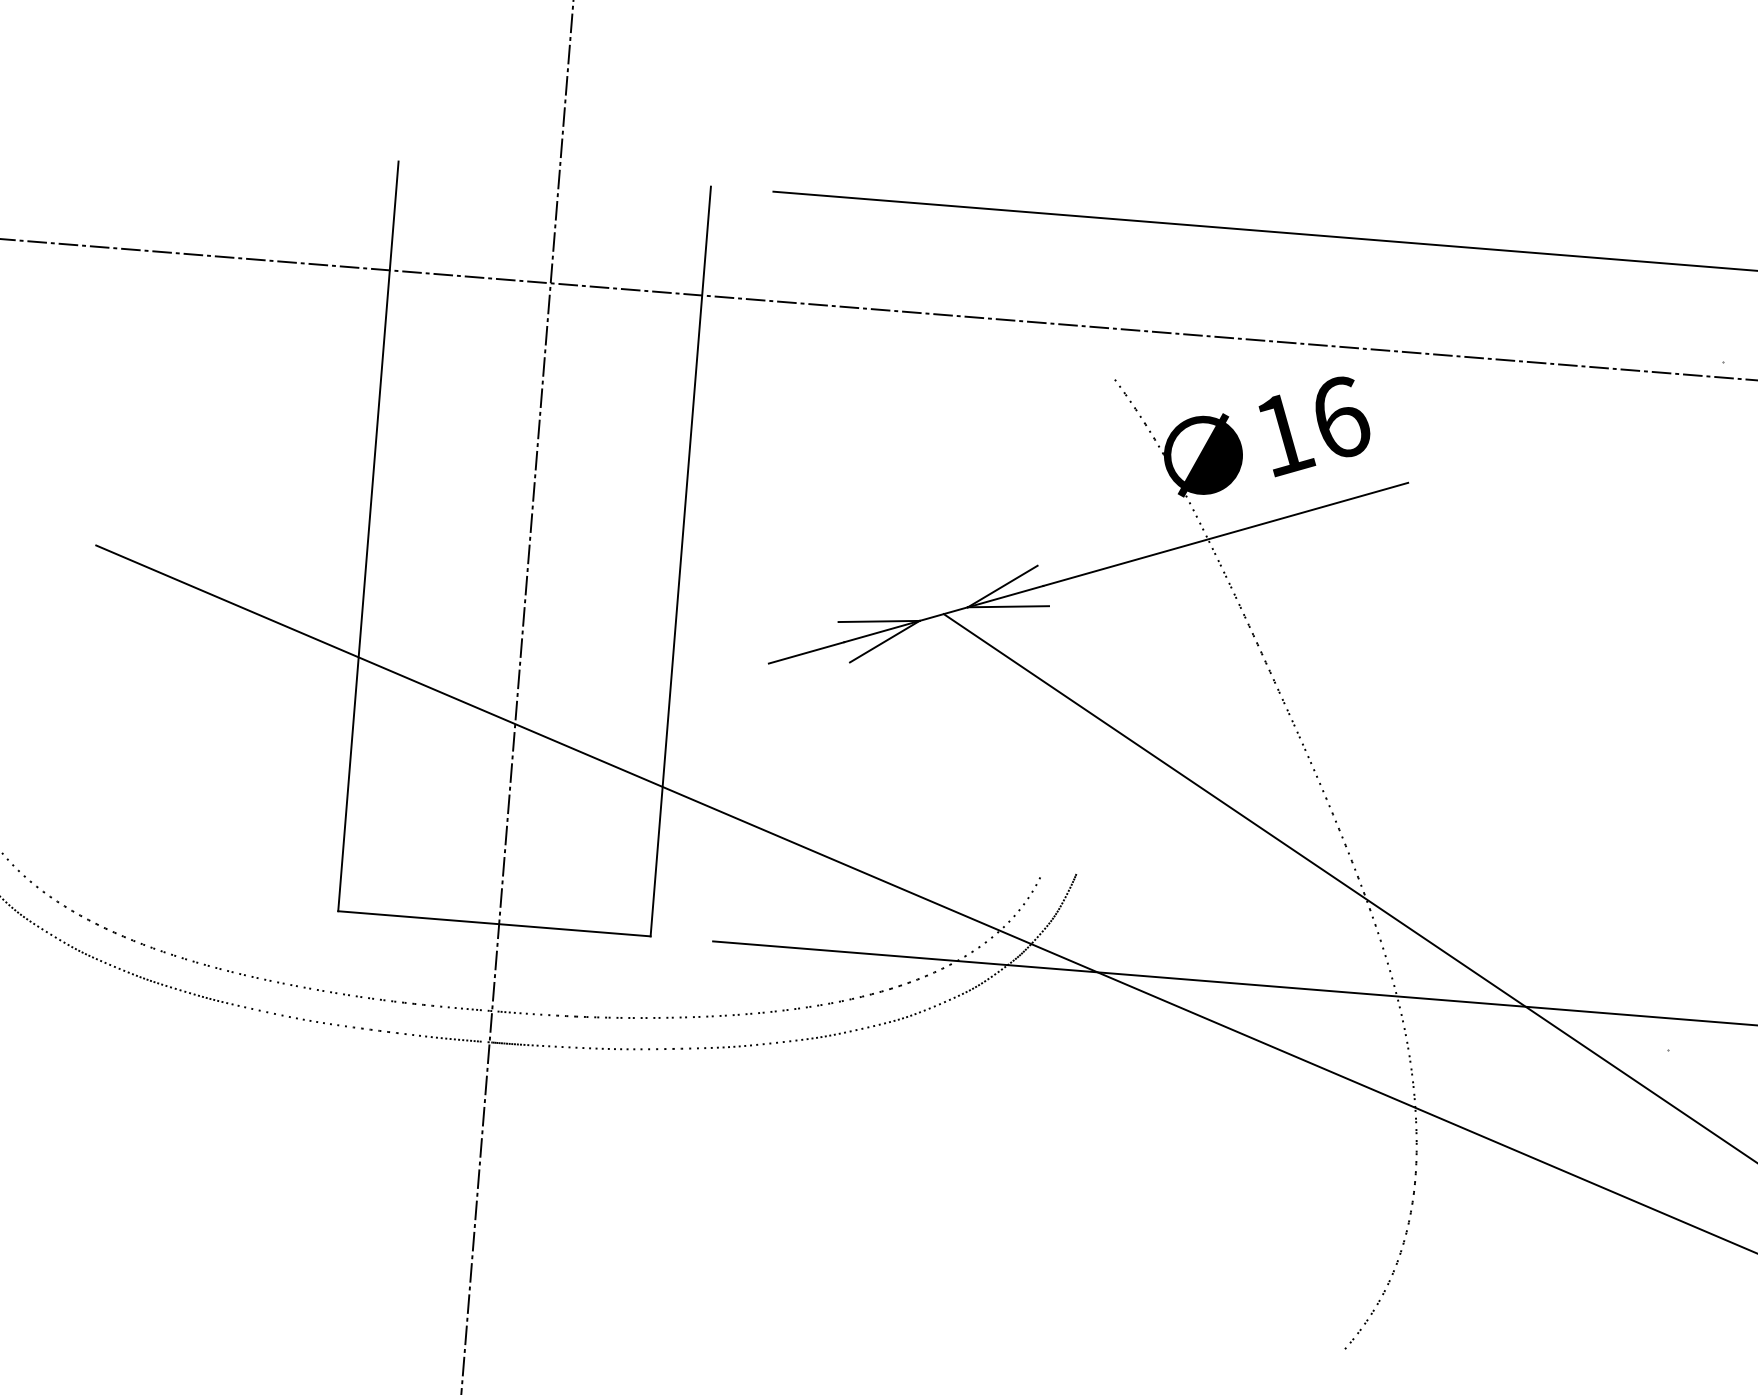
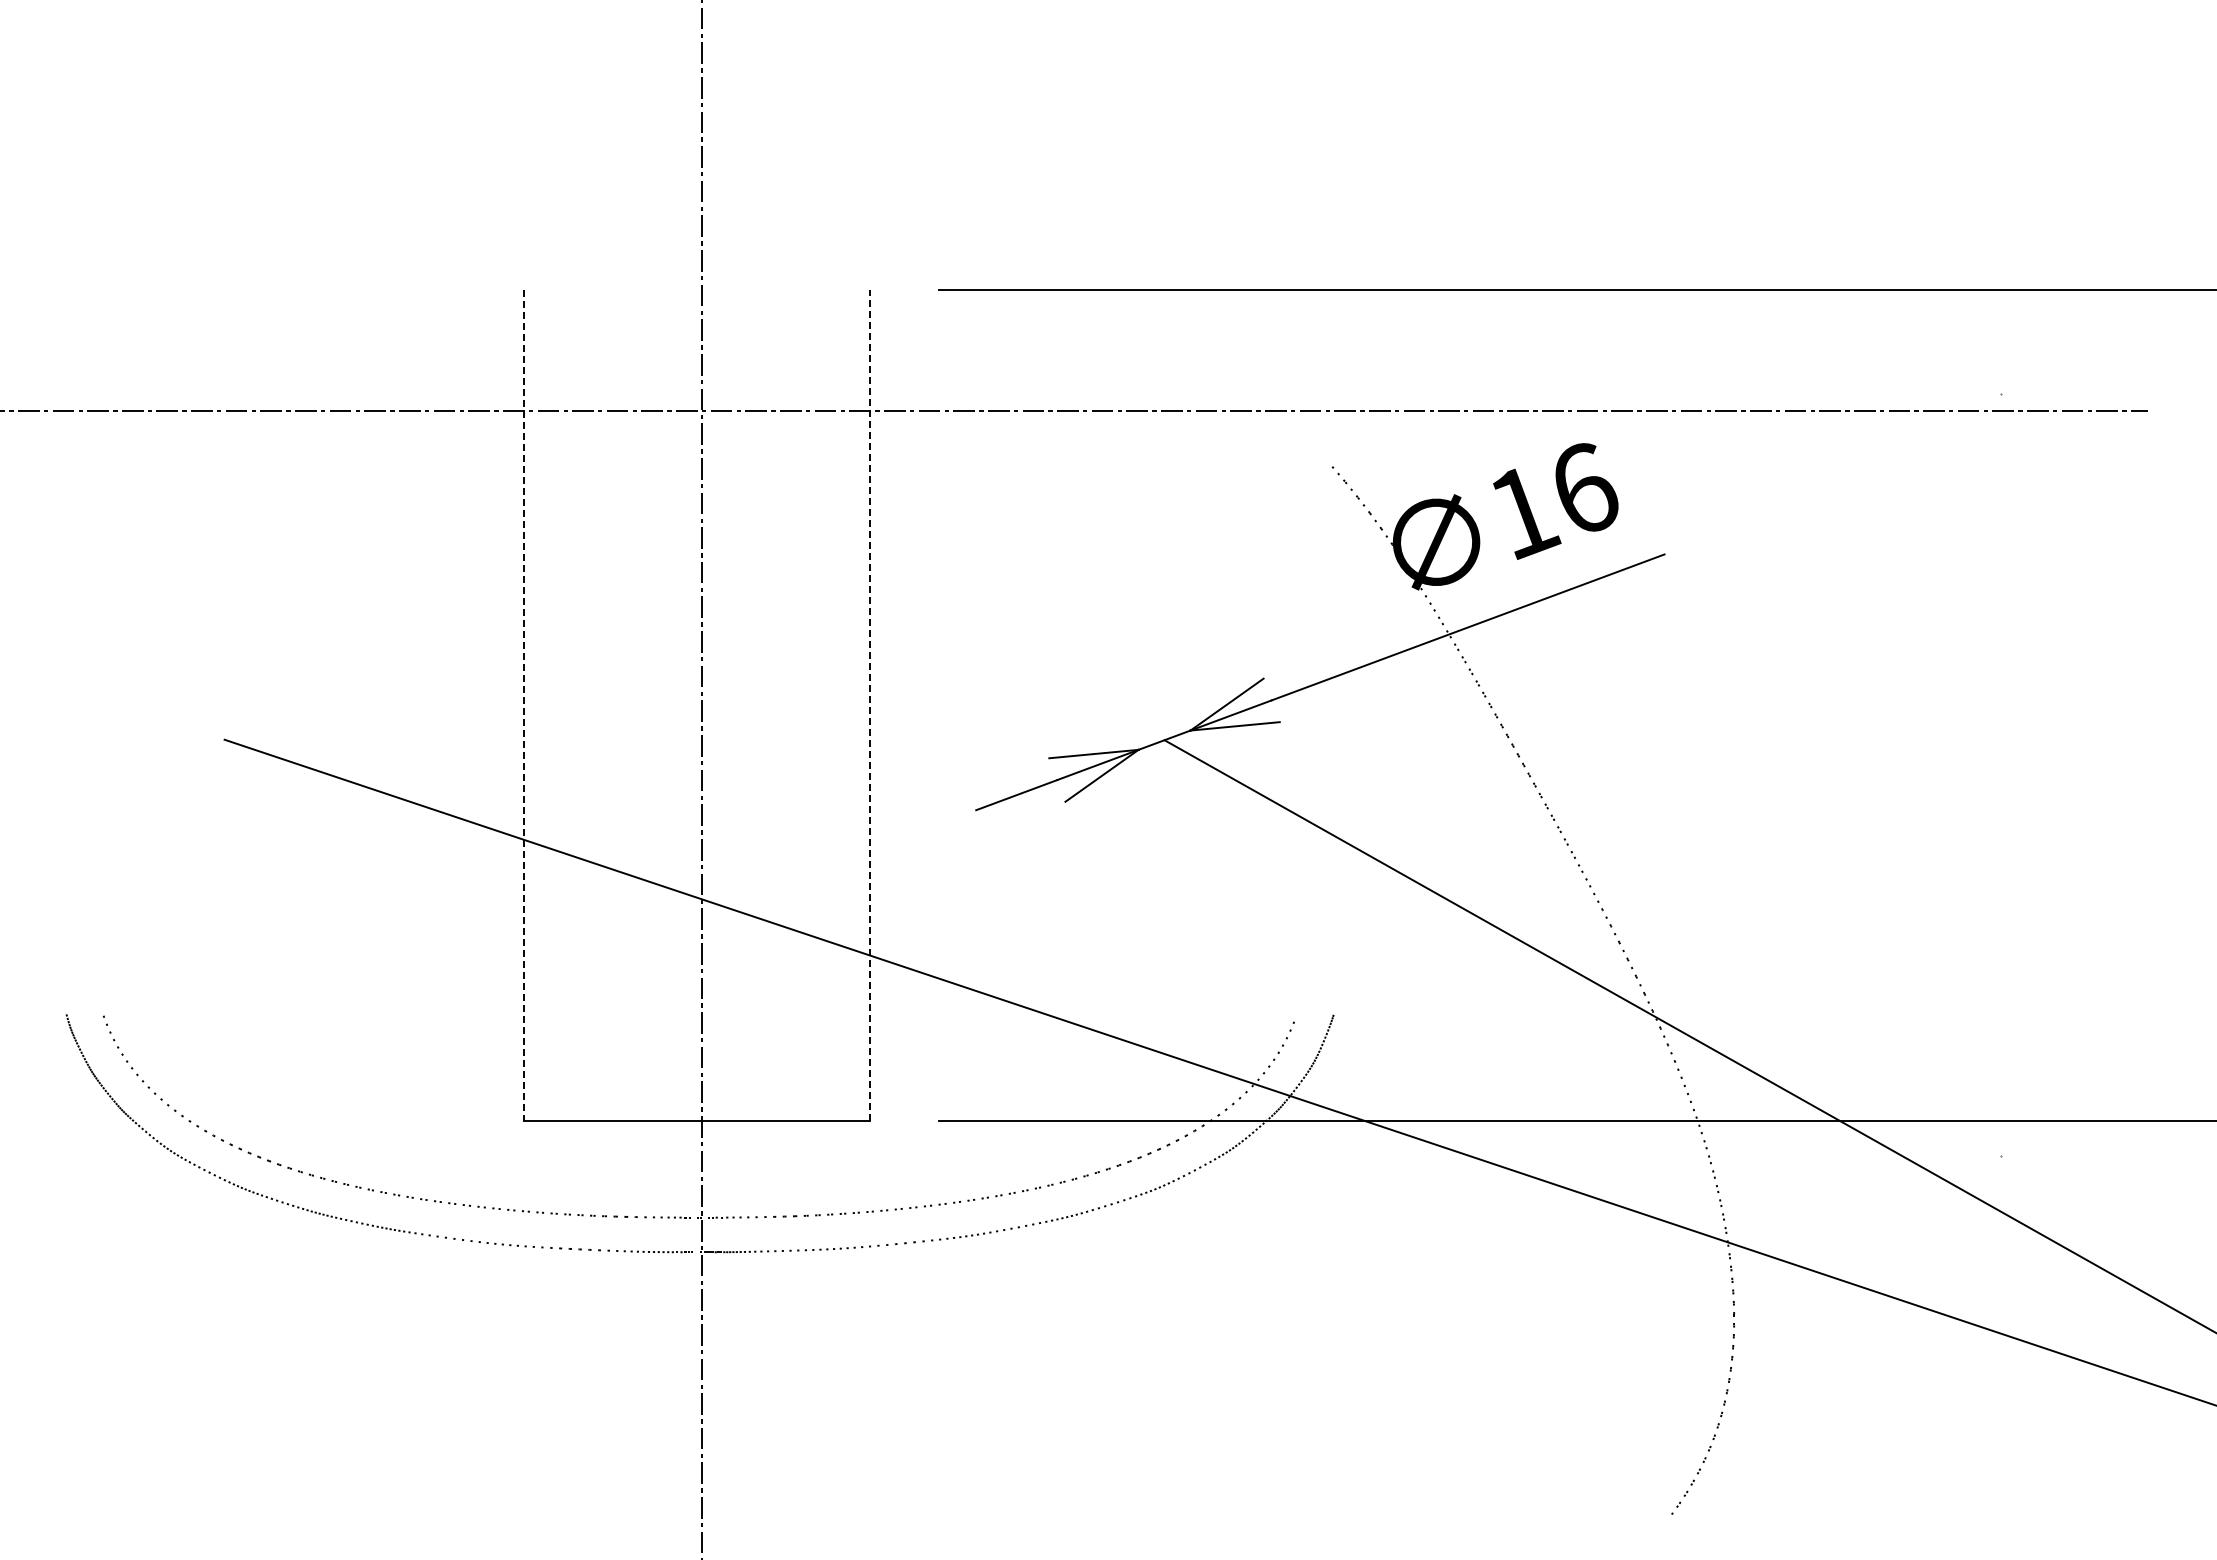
line: (368, 536) -> (523, 705), solid -> dashed
line: (681, 561) -> (870, 705), solid -> dashed

